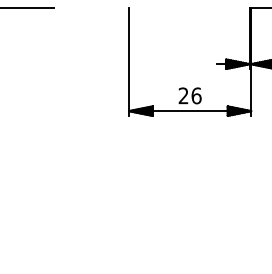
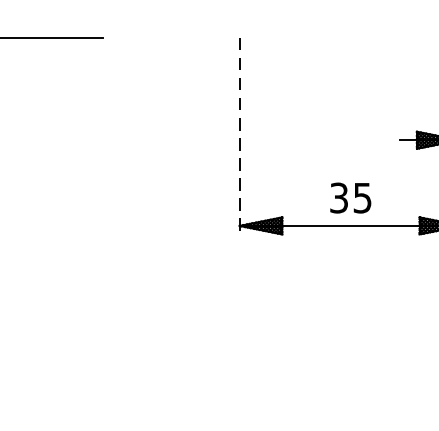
line: (129, 61) -> (240, 135), solid -> dashed
text: (189, 95) -> (349, 197), 26 -> 35

